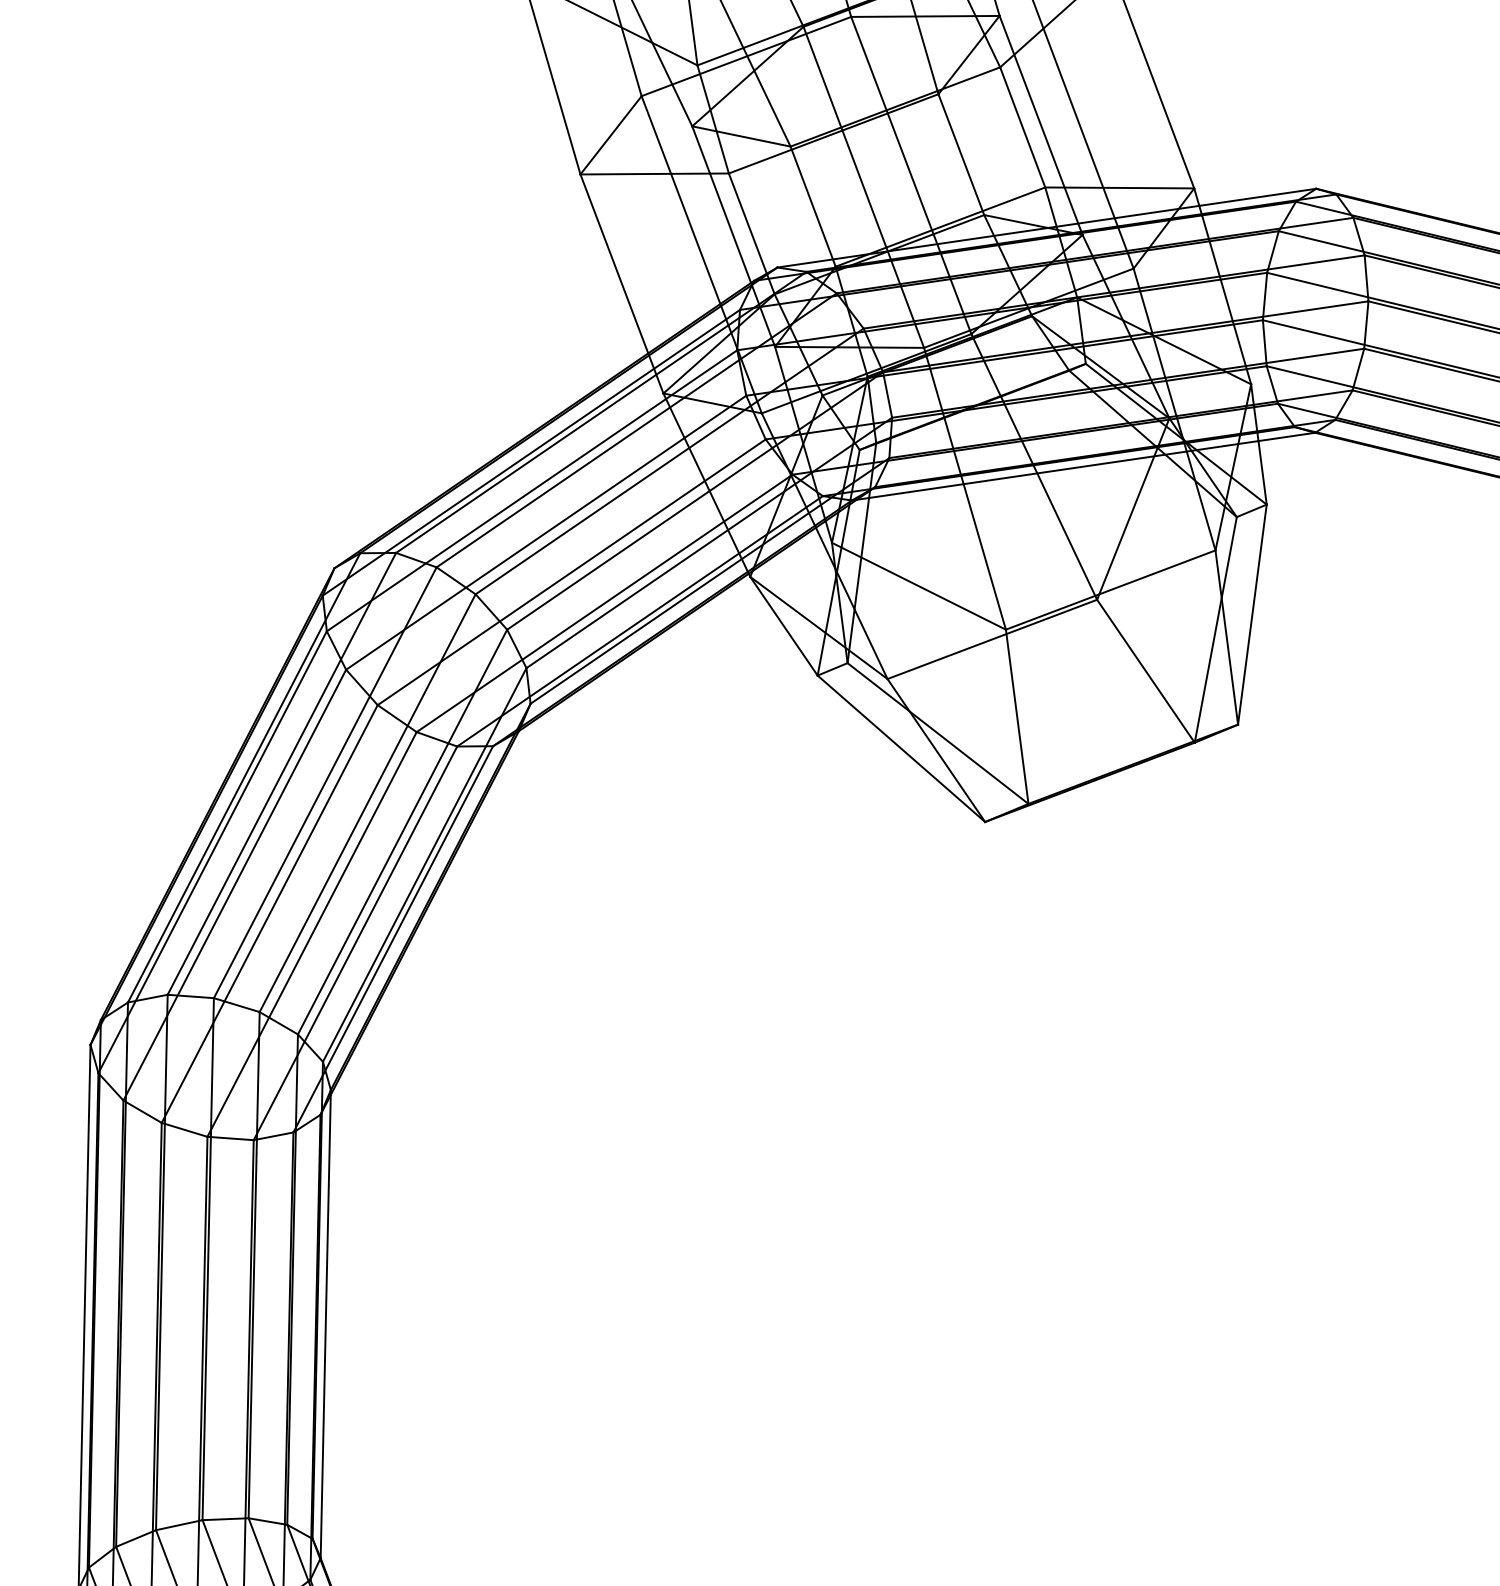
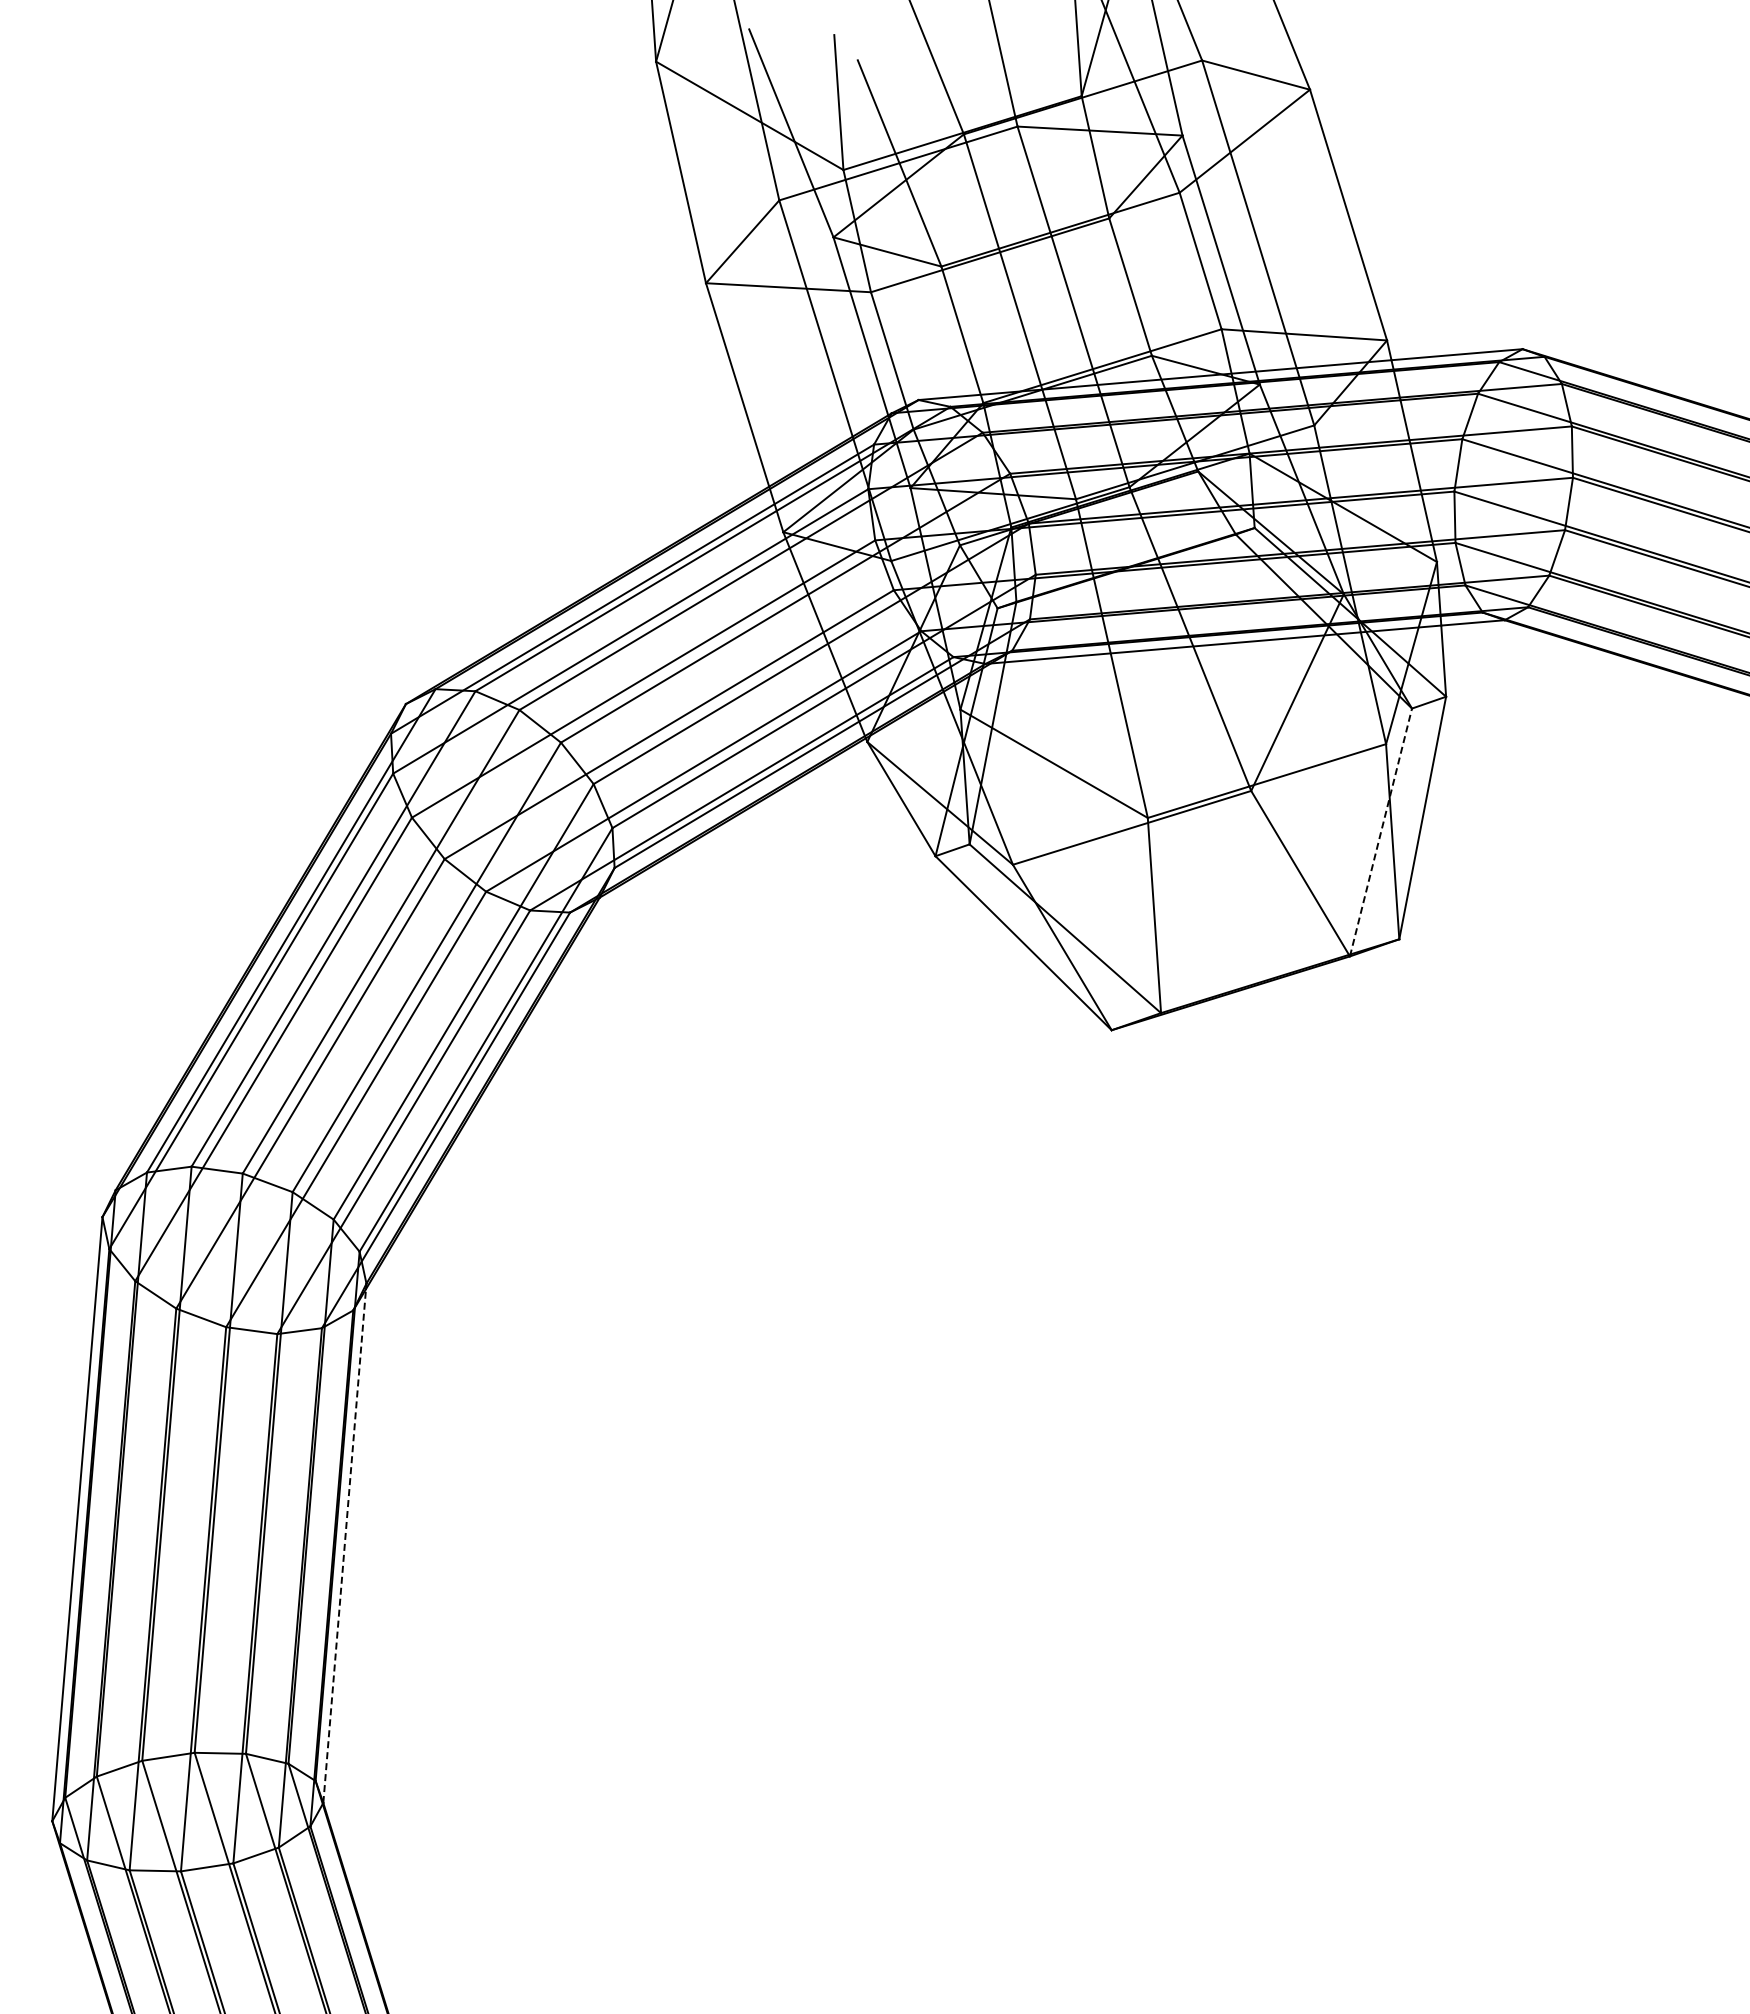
line: (1215, 629) -> (1380, 832), solid -> dashed
line: (325, 1326) -> (344, 1546), solid -> dashed

